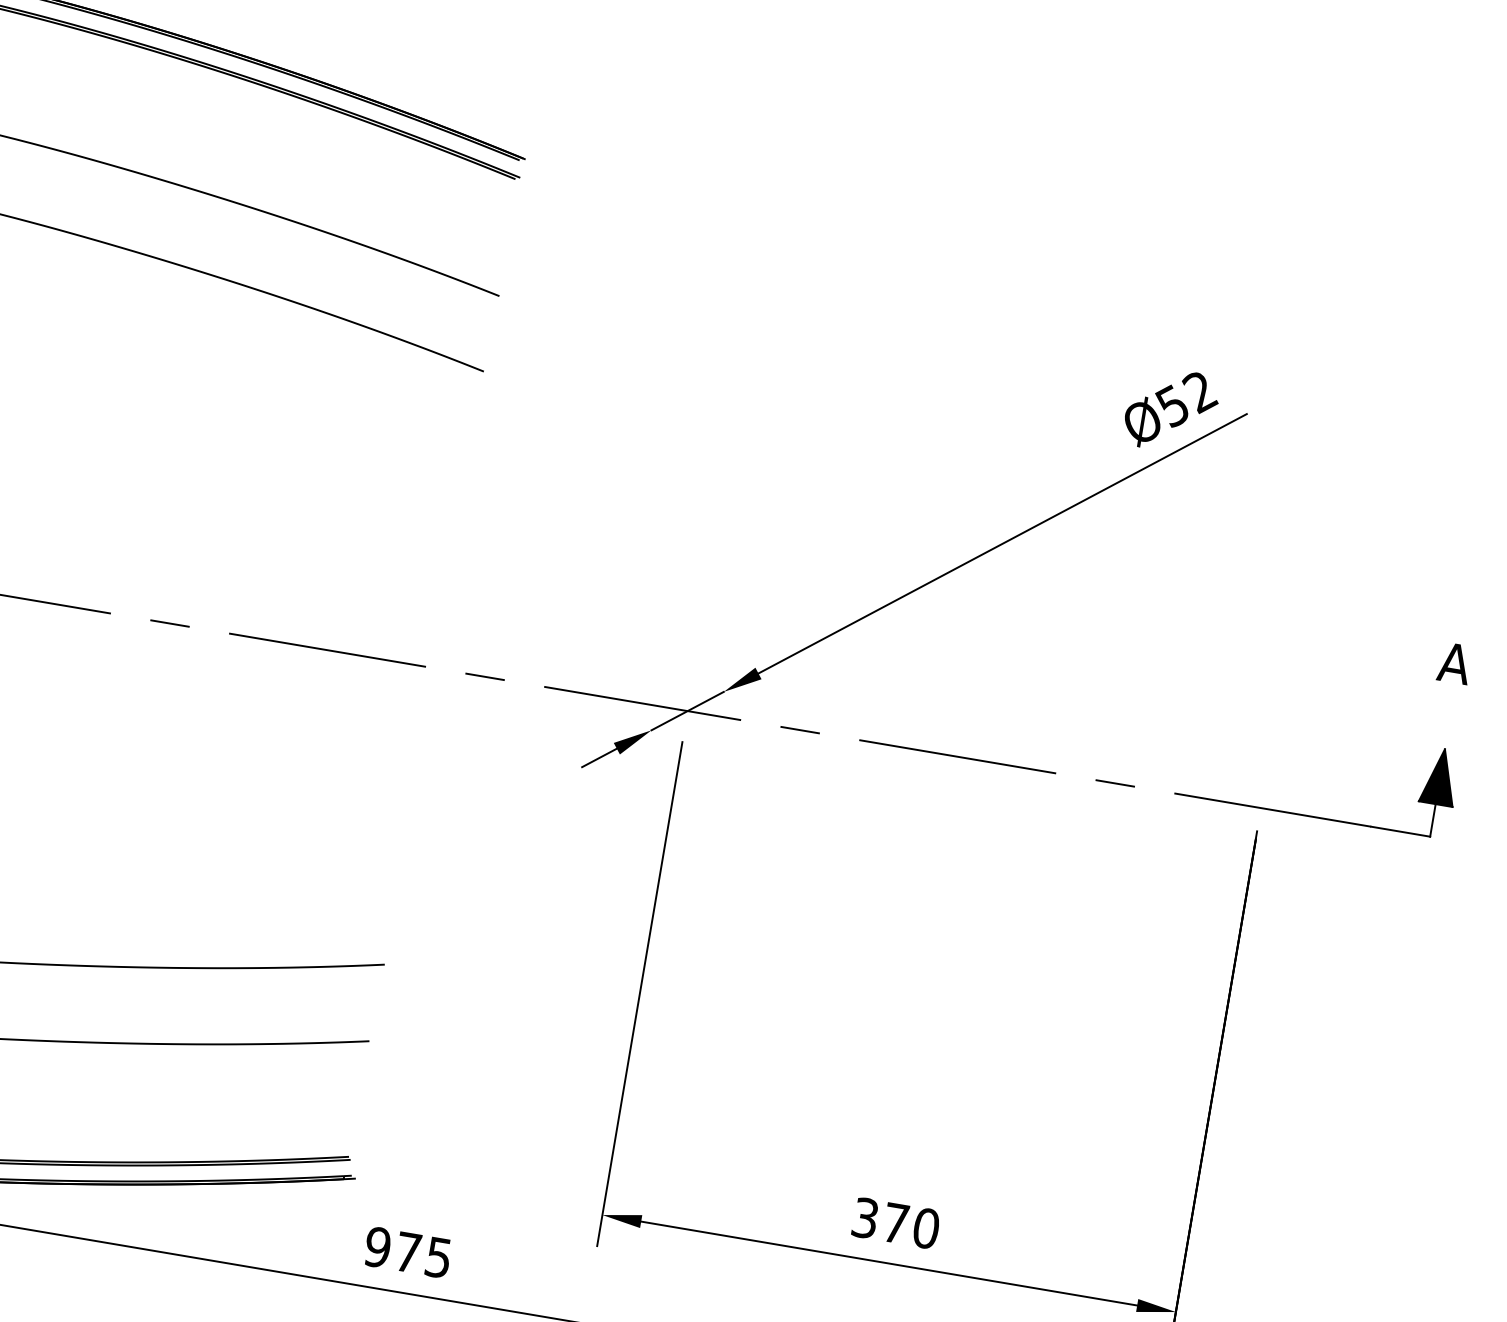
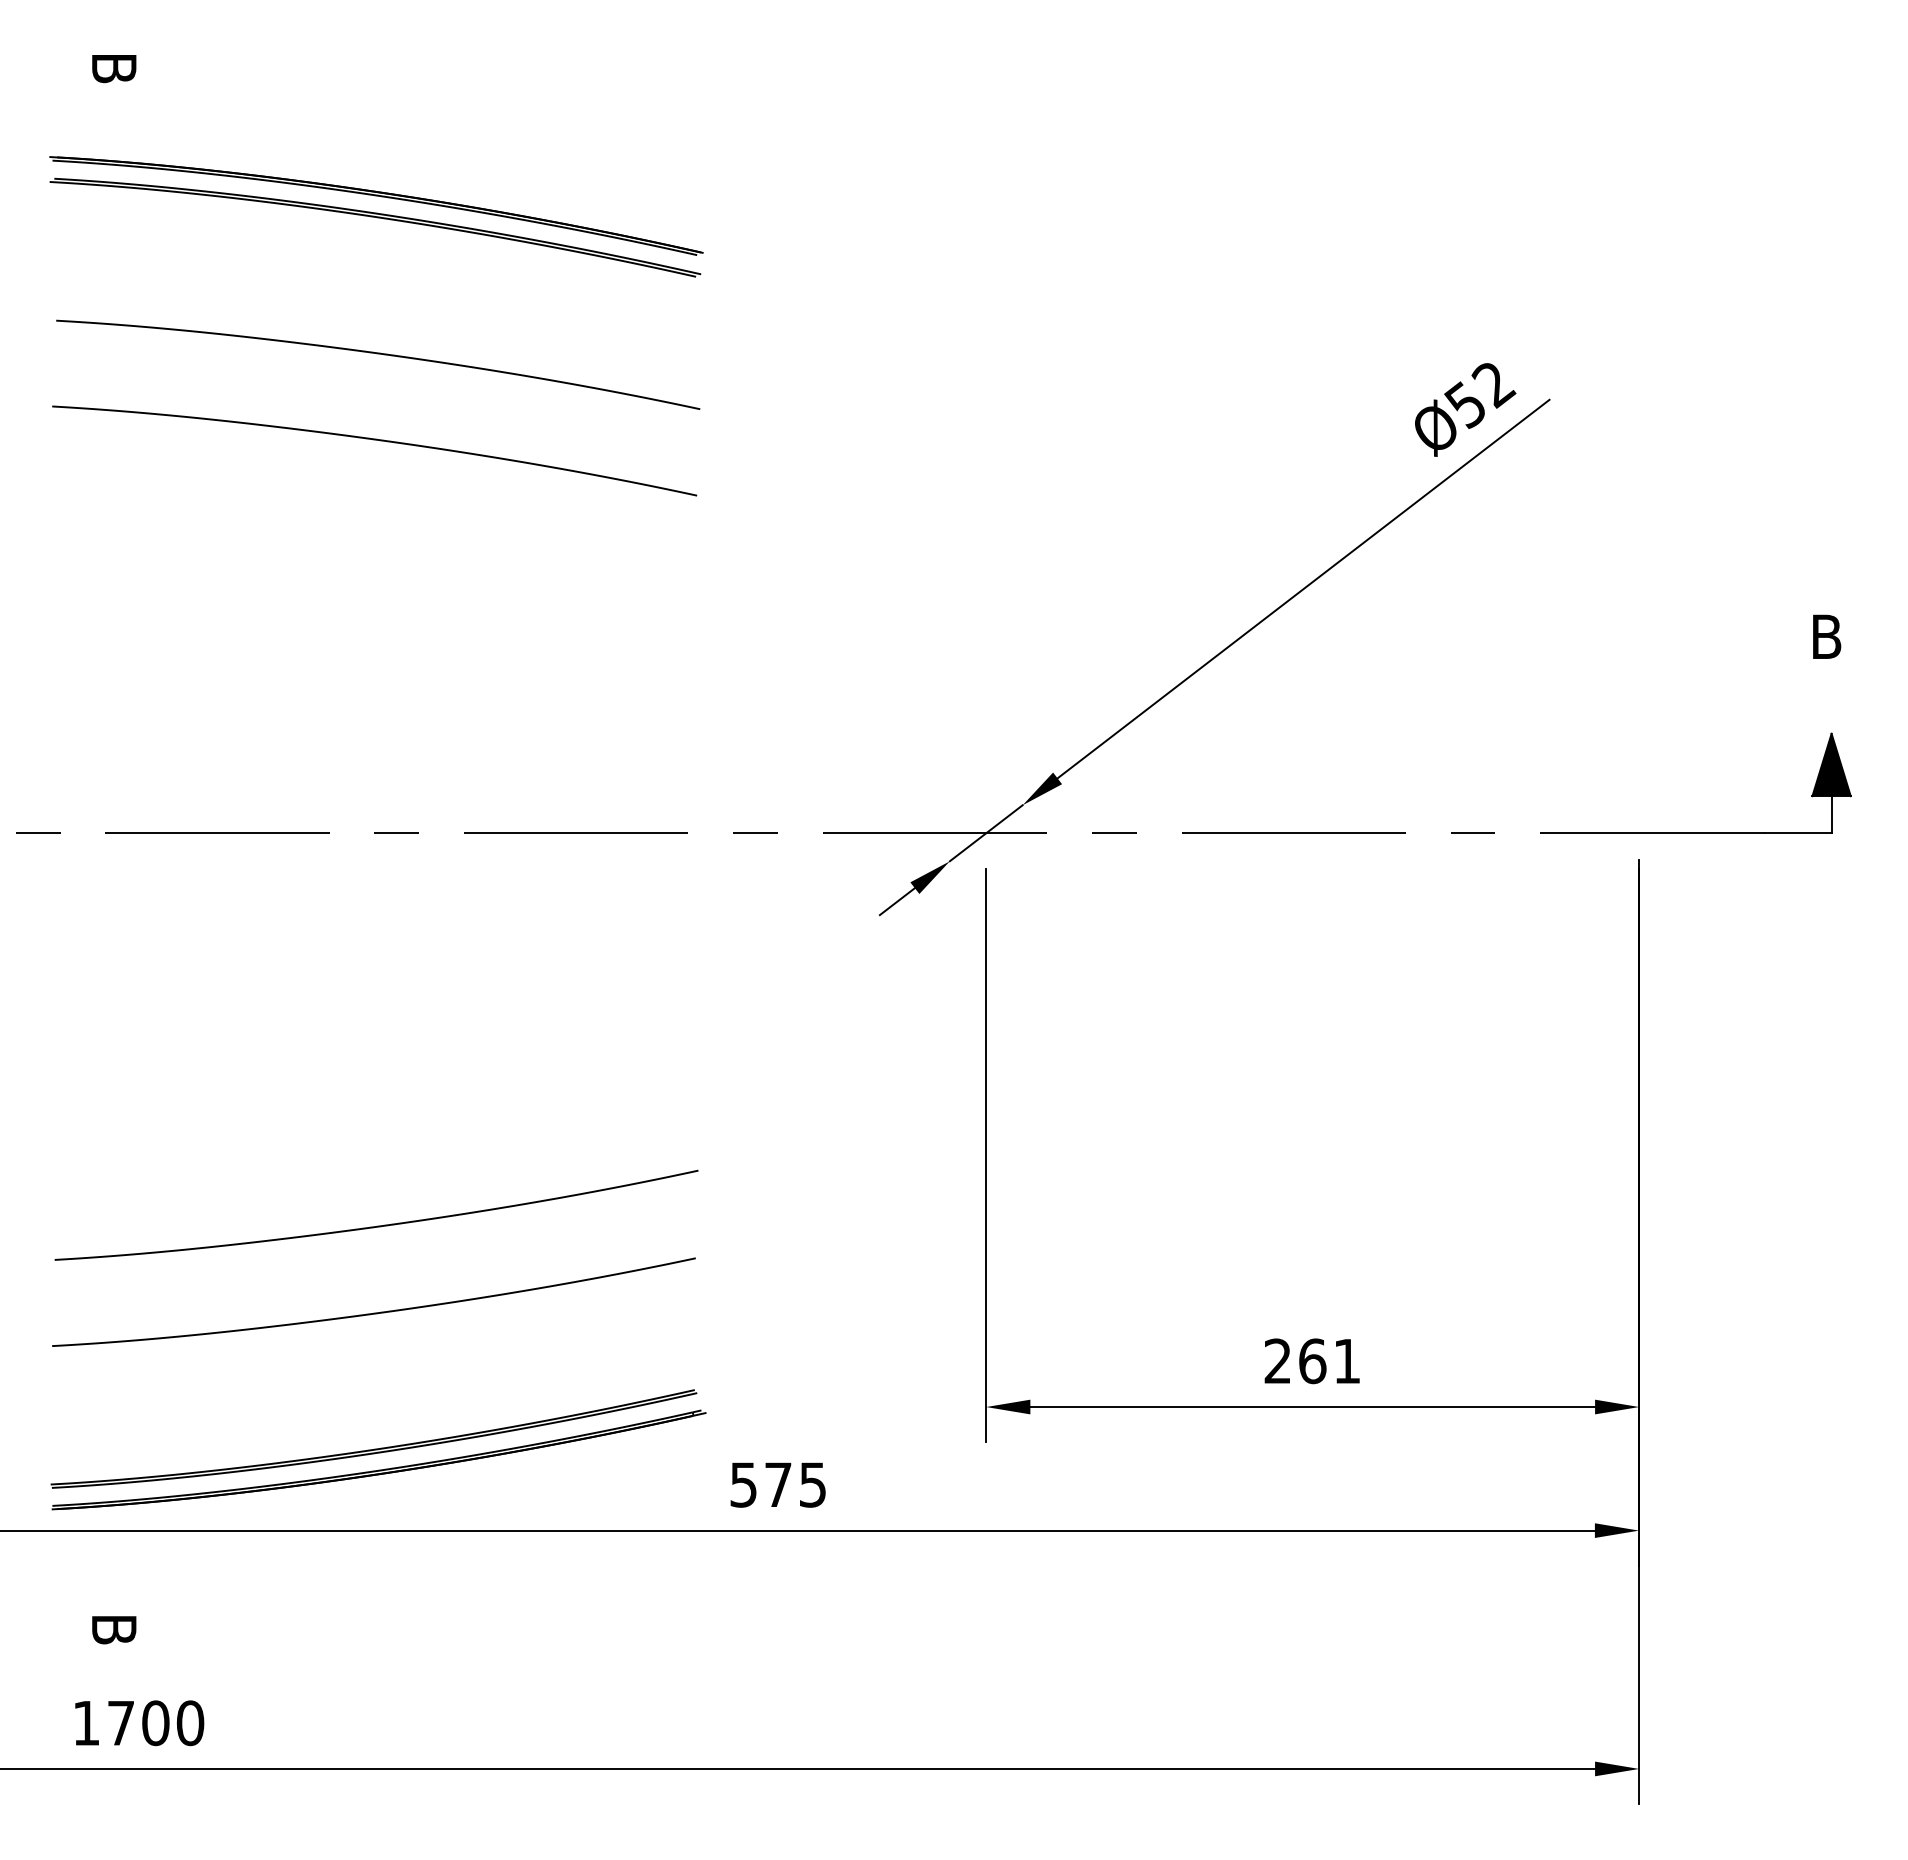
text: (1454, 663) -> (1826, 636), A -> B
text: (895, 1223) -> (1312, 1361), 370 -> 261
text: (377, 1247) -> (743, 1484), 975 -> 575

